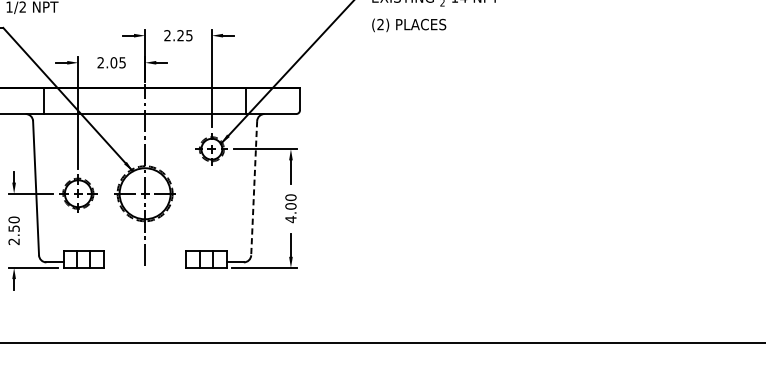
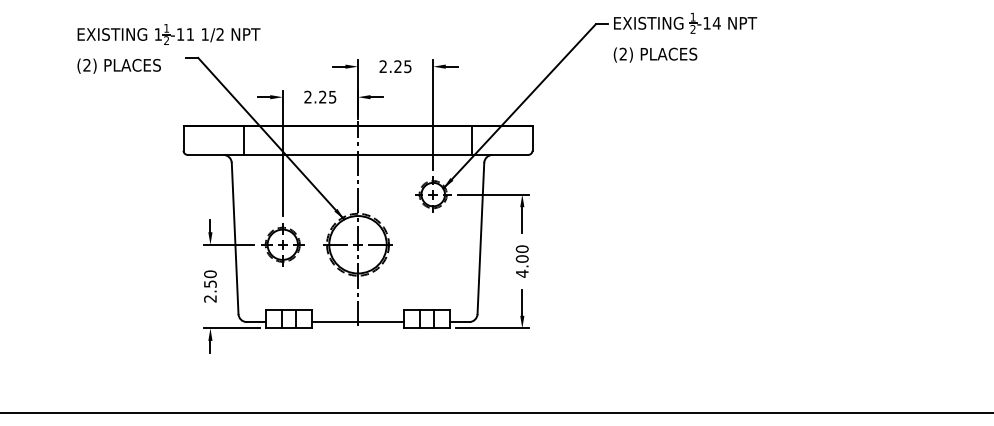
text: (113, 62) -> (322, 96), 2.05 -> 2.25
line: (253, 188) -> (480, 238), dashed -> solid
line: (145, 262) -> (358, 322), added

